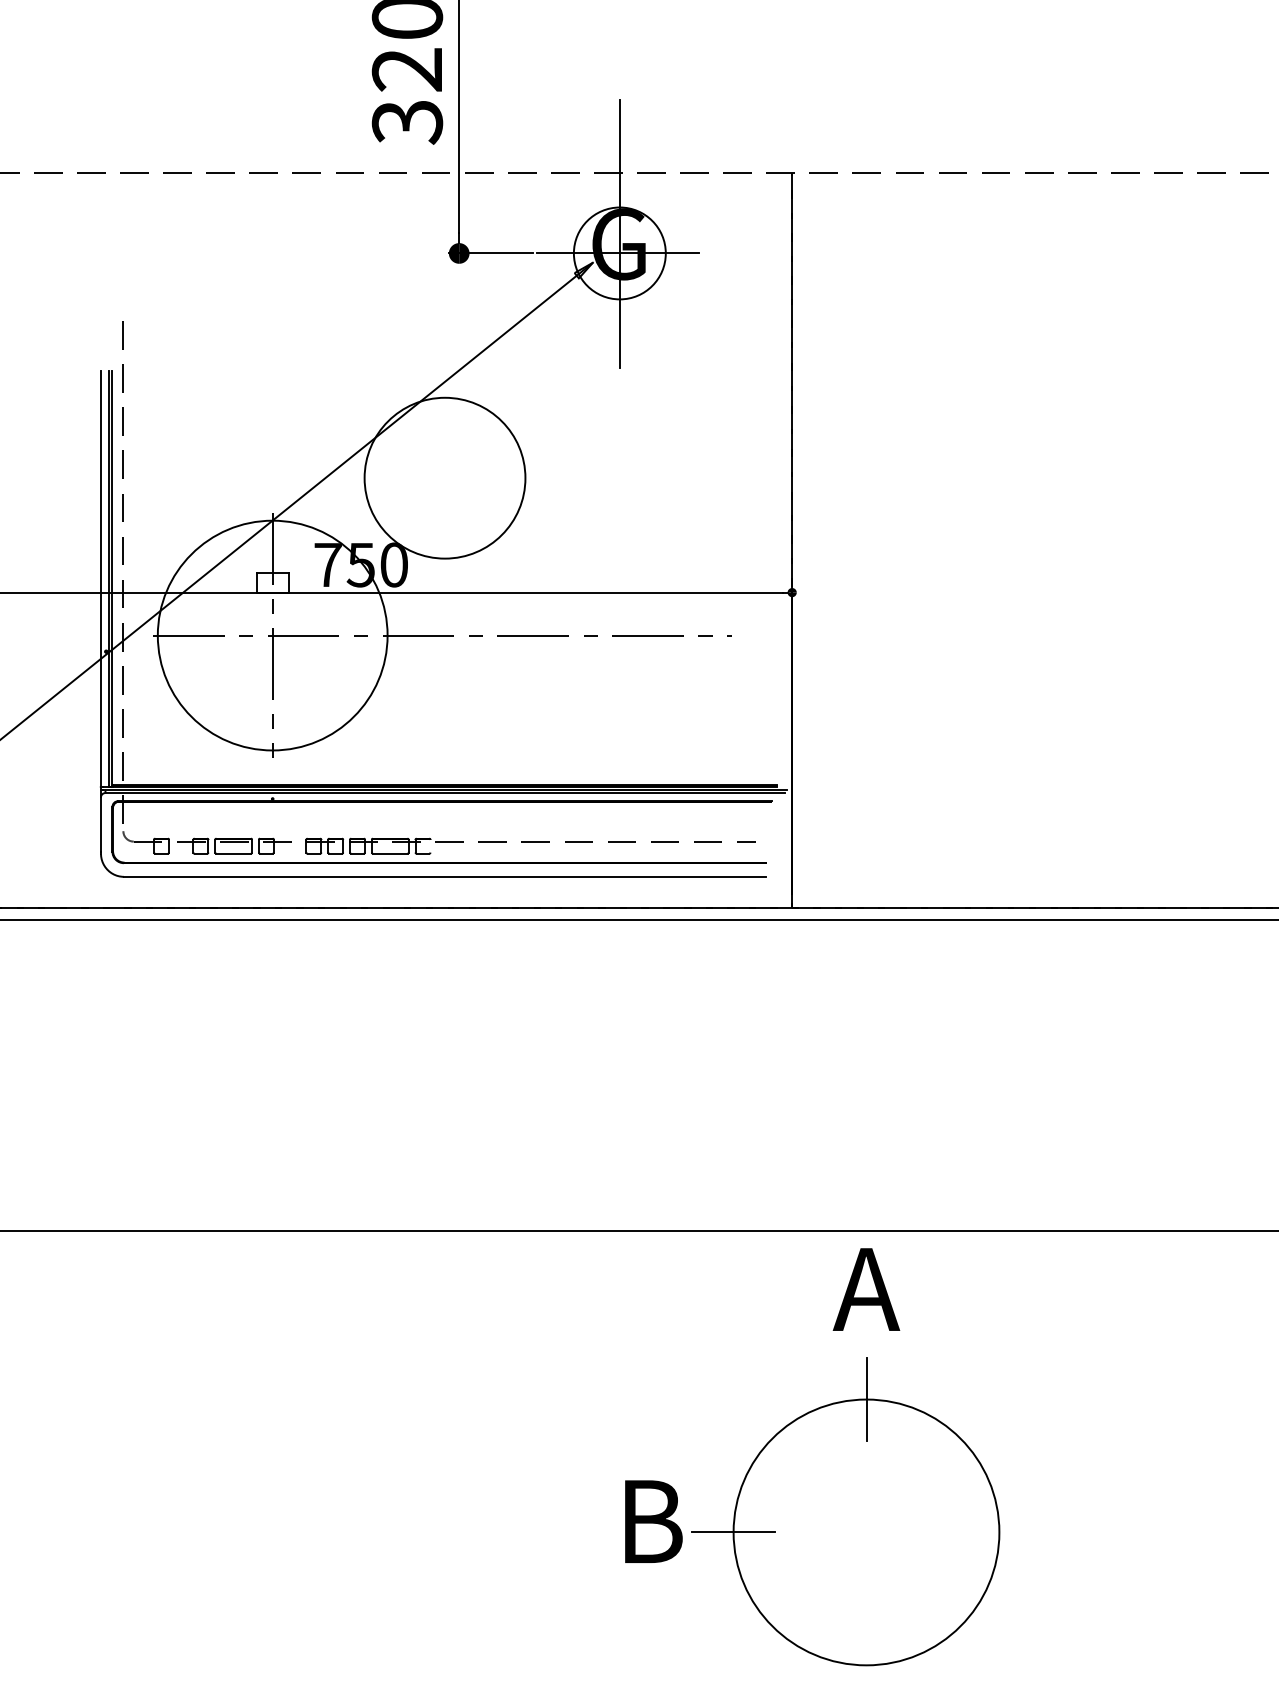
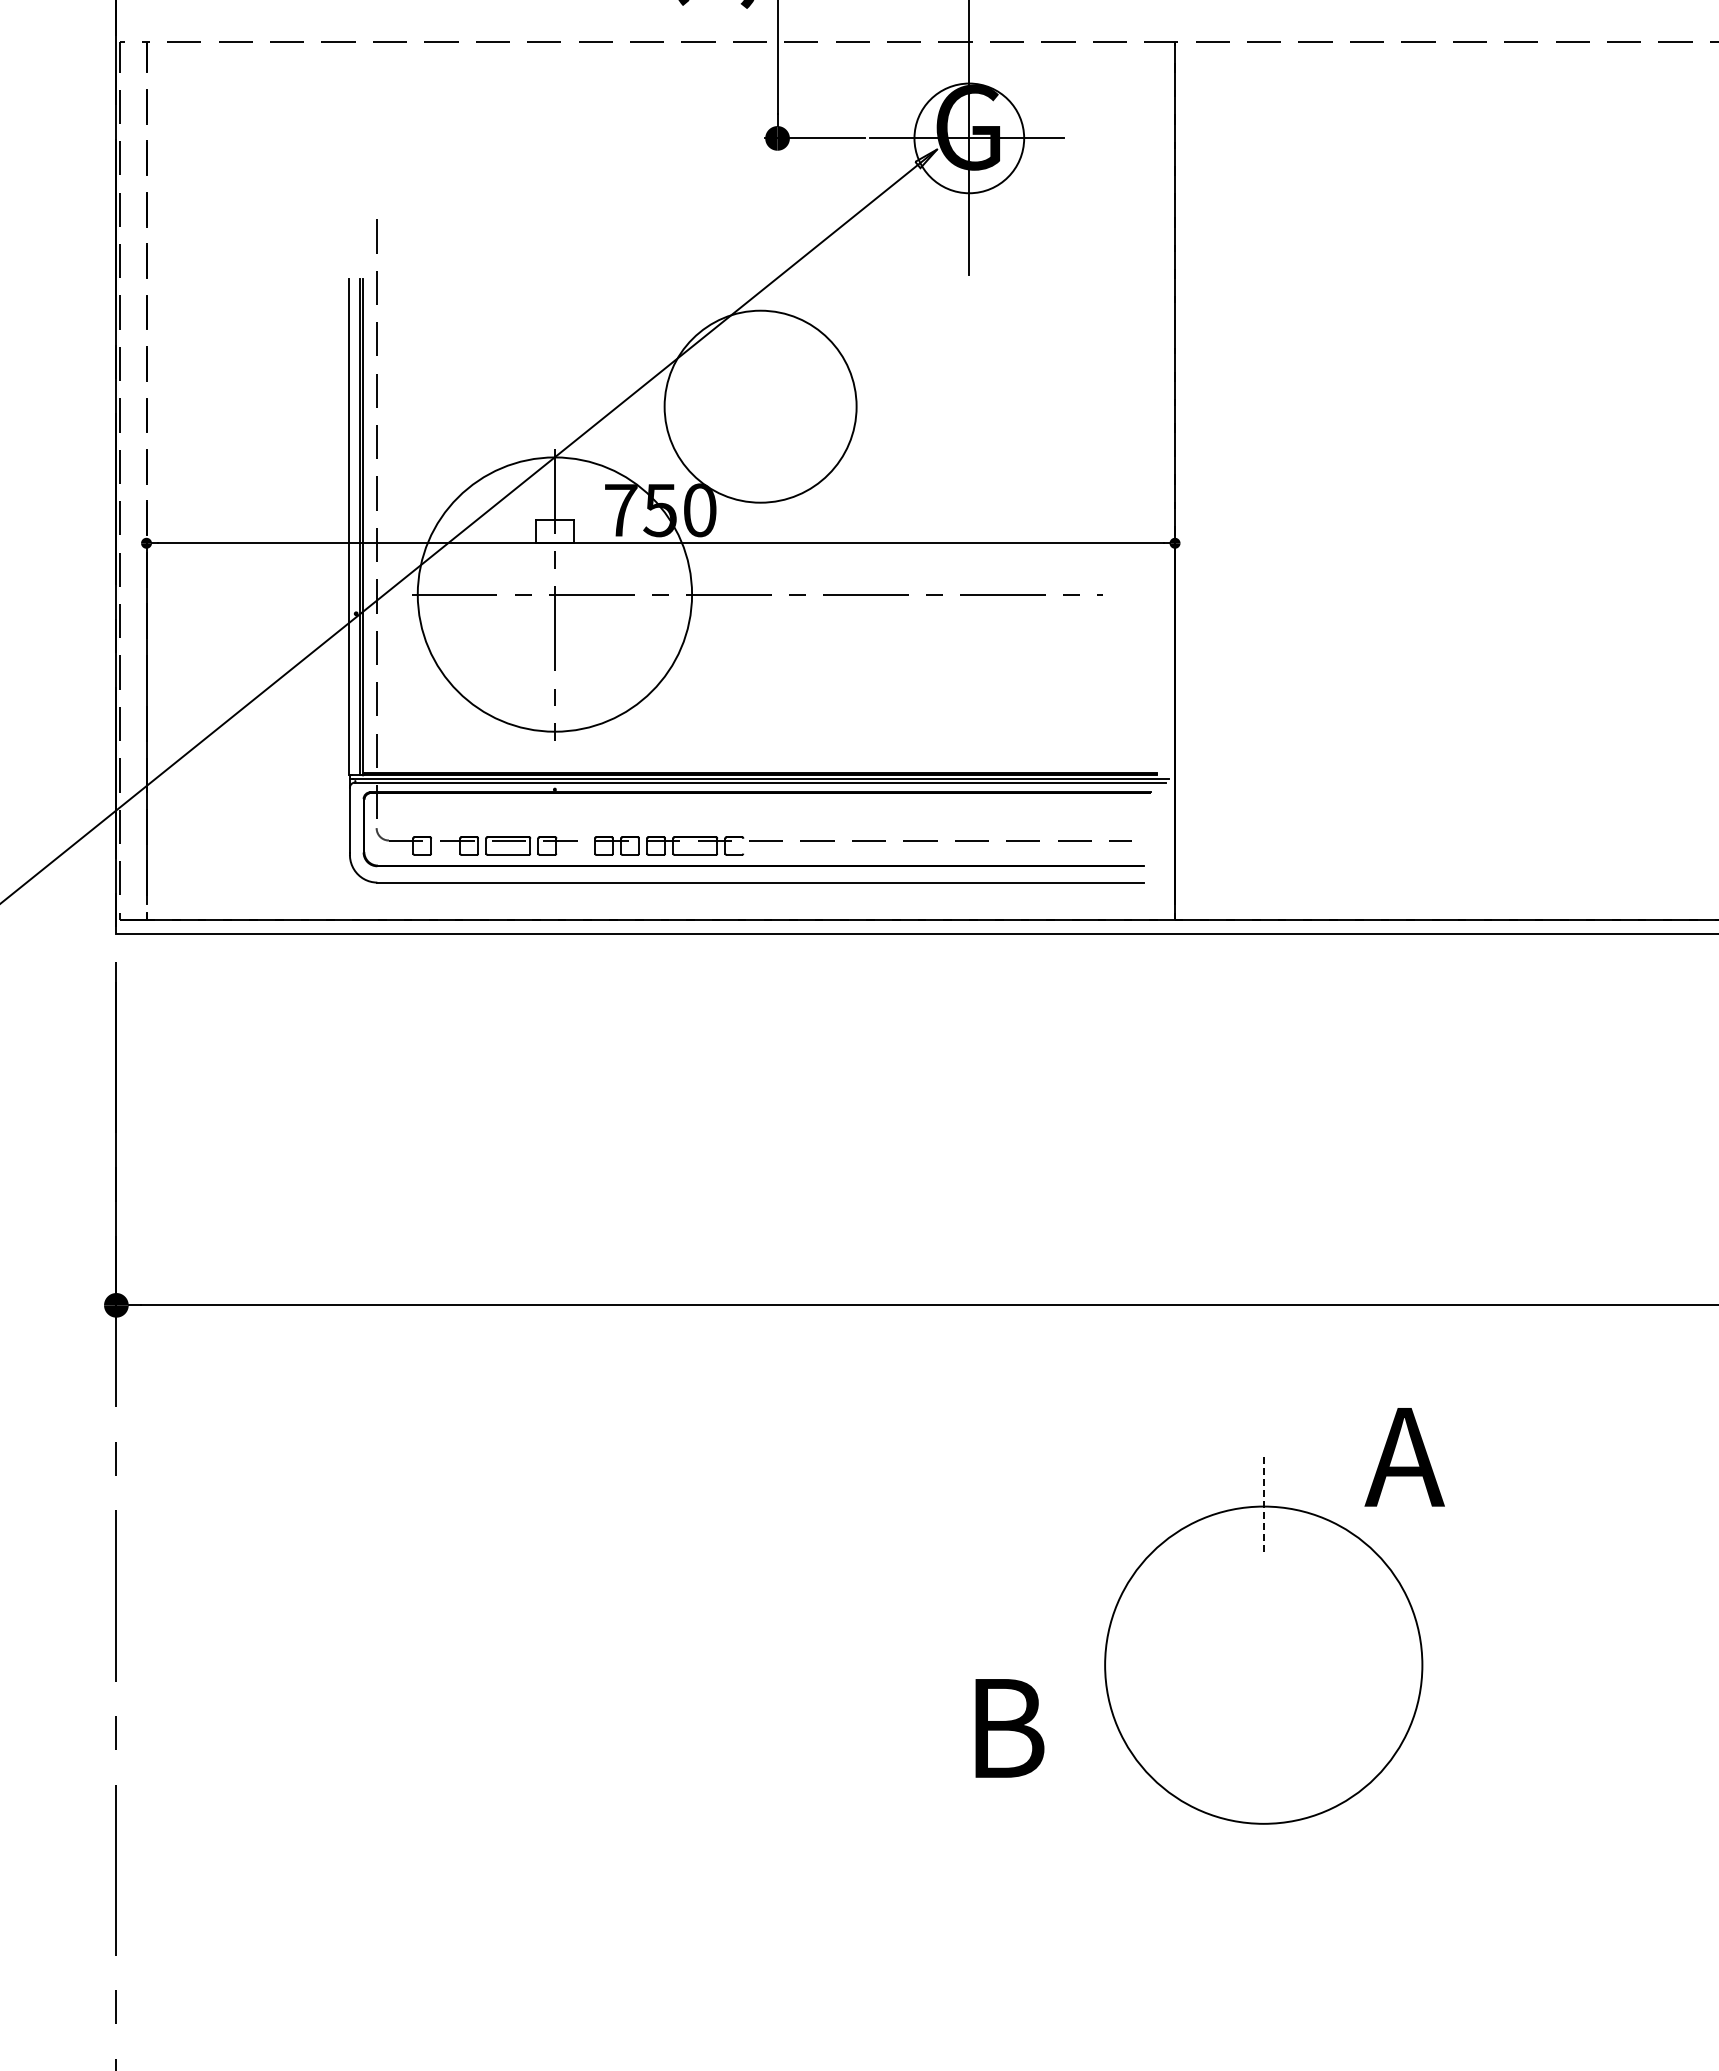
text: (866, 1289) -> (1404, 1457), moved
line: (866, 1400) -> (1263, 1507), solid -> dashed
text: (653, 1521) -> (1009, 1728), moved
line: (733, 1532) -> (1104, 1665), removed

